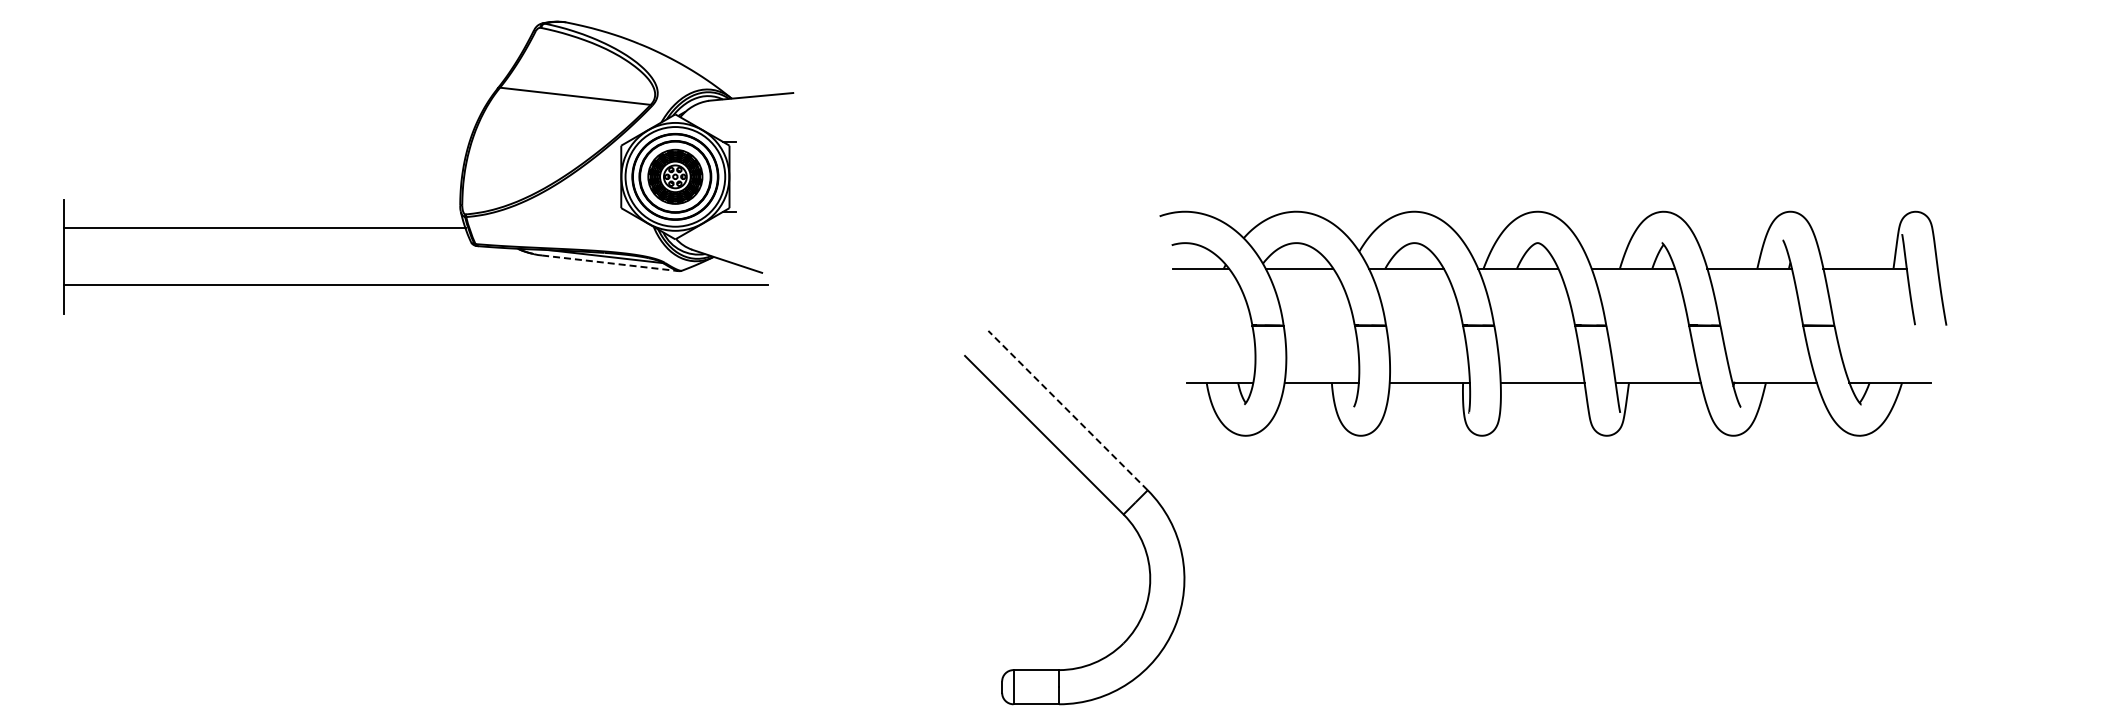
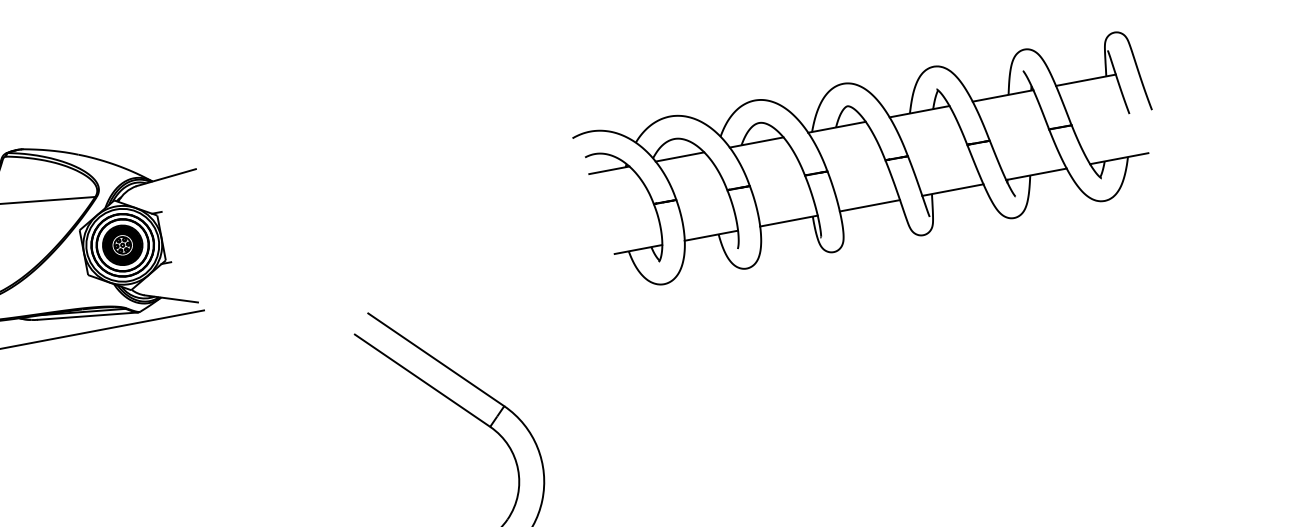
line: (610, 263) -> (87, 316), dashed -> solid
part: (1553, 323) -> (869, 161), moved
line: (1068, 410) -> (436, 359), dashed -> solid

